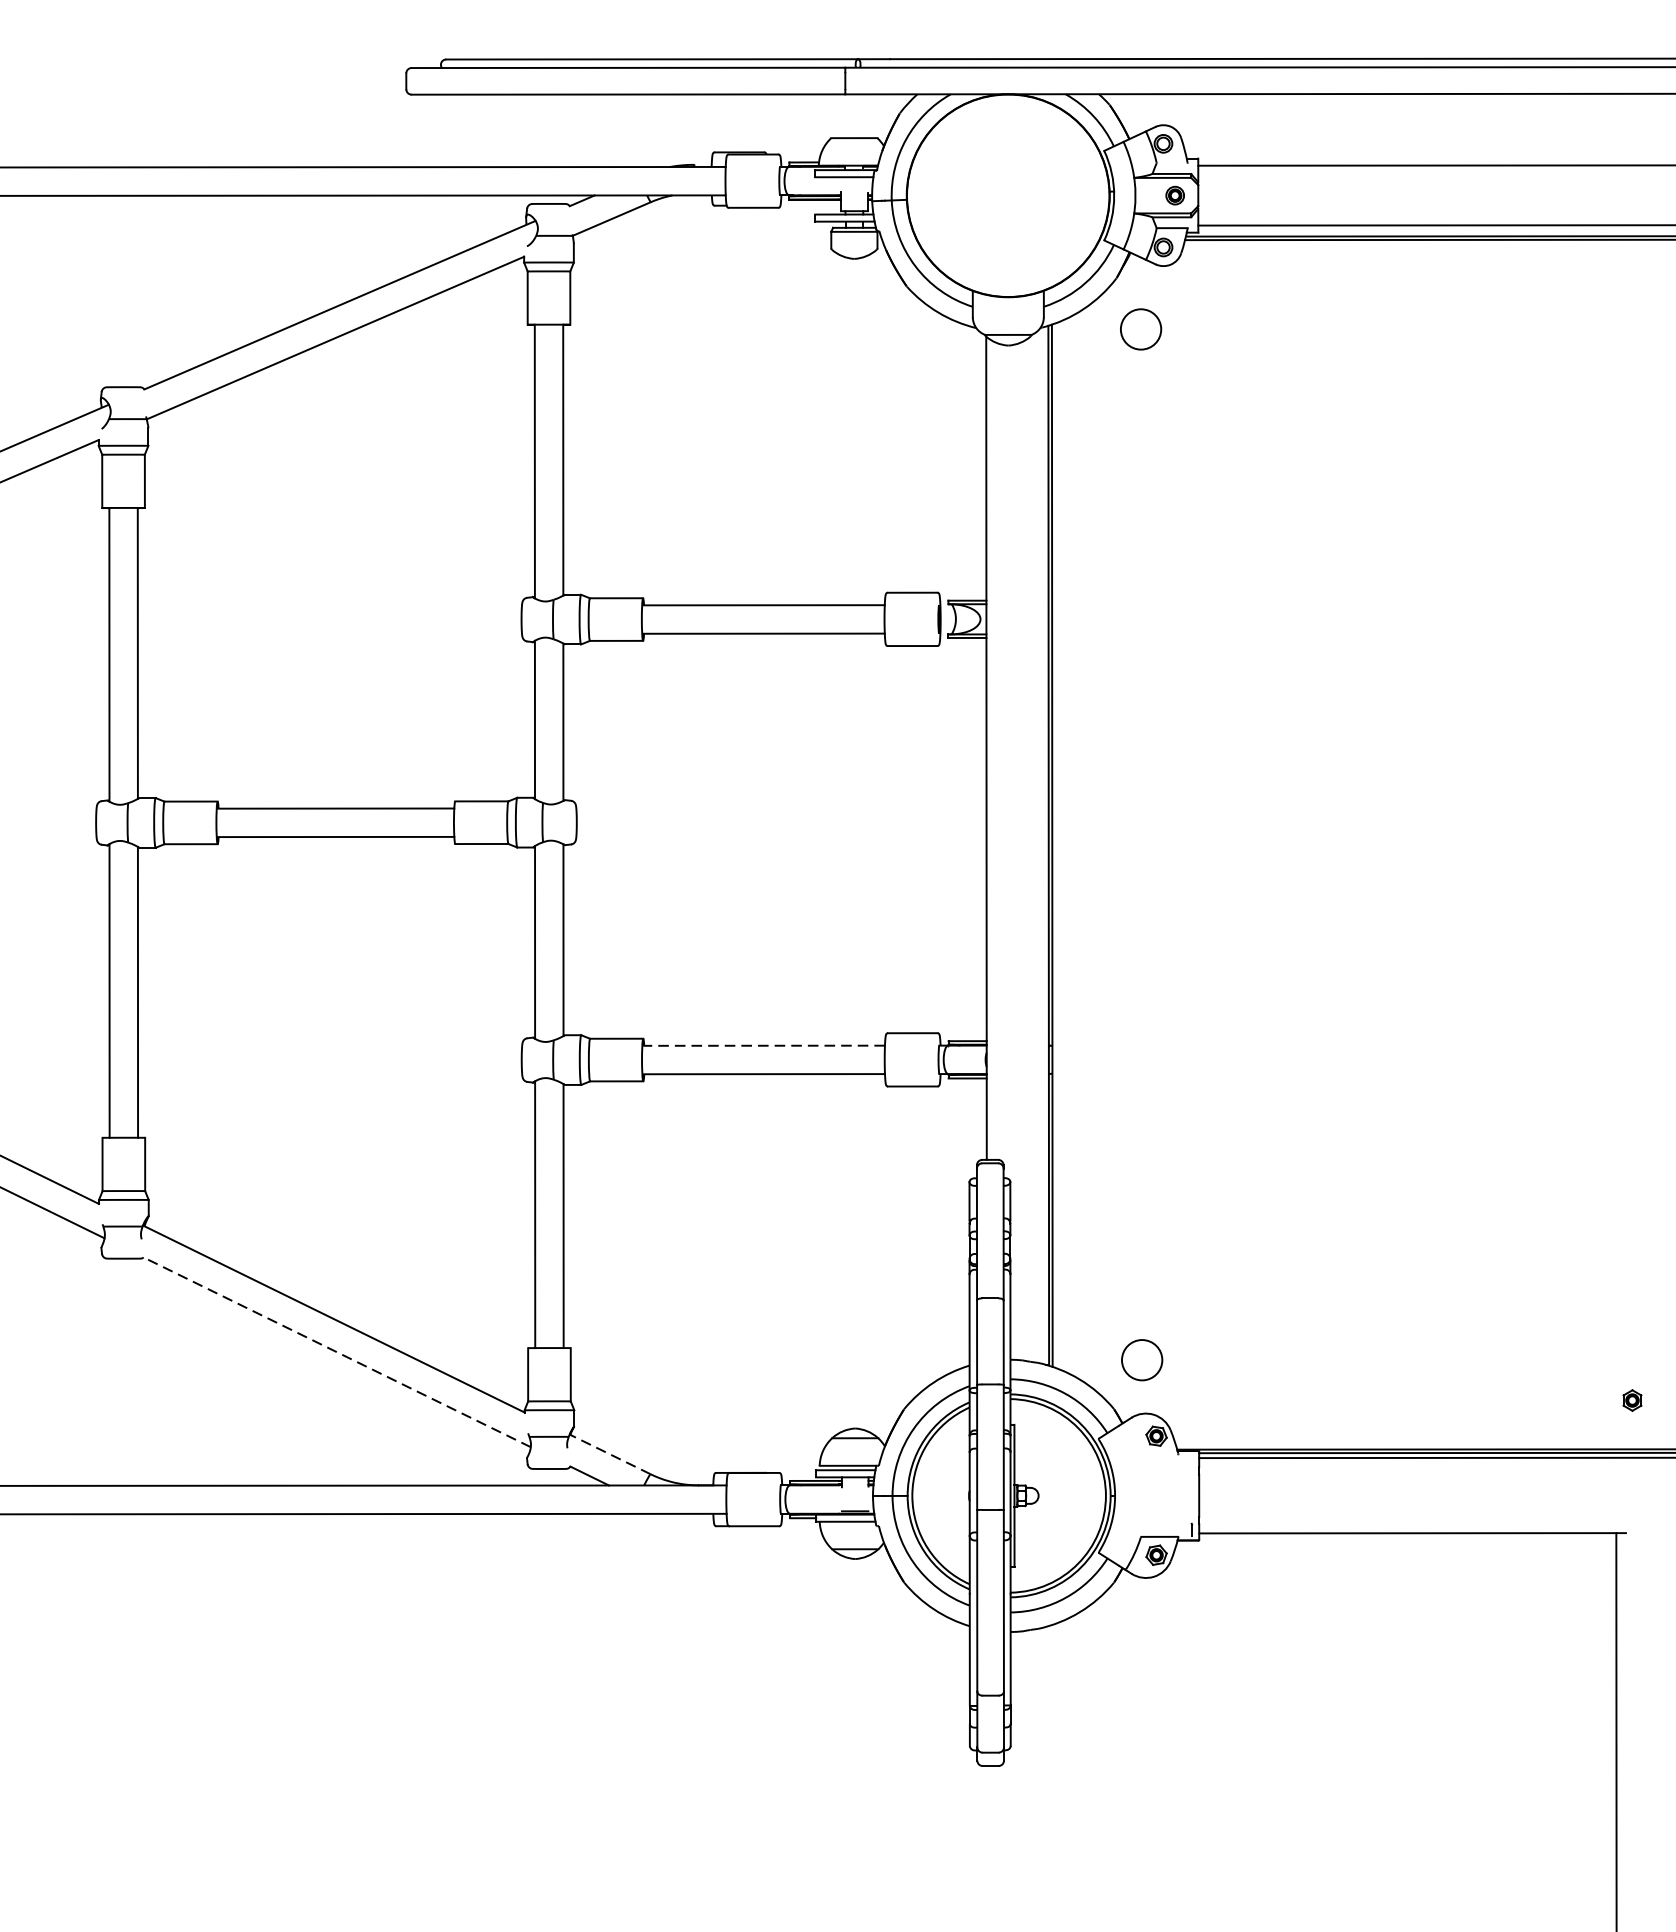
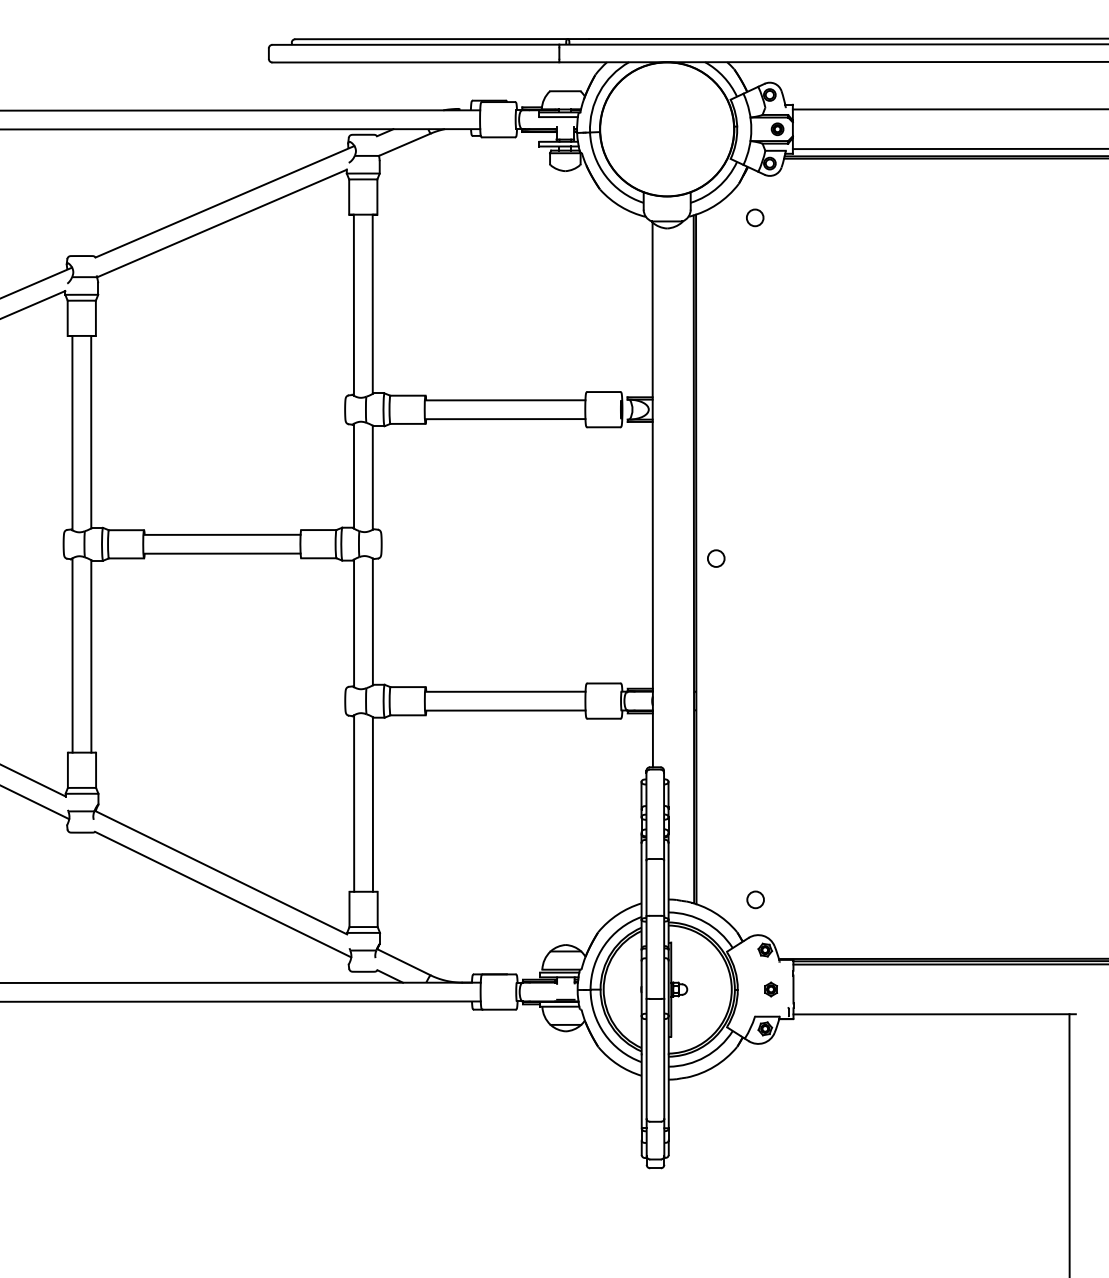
circle: (1141, 328) -> (755, 217), size x0.62
circle: (1082, 844) -> (716, 558), added
line: (763, 1045) -> (505, 691), dashed -> solid
line: (337, 1352) -> (223, 894), dashed -> solid
circle: (1141, 1359) -> (755, 899), size x0.62
part: (1631, 1400) -> (770, 989), moved
line: (609, 1454) -> (403, 962), dashed -> solid

